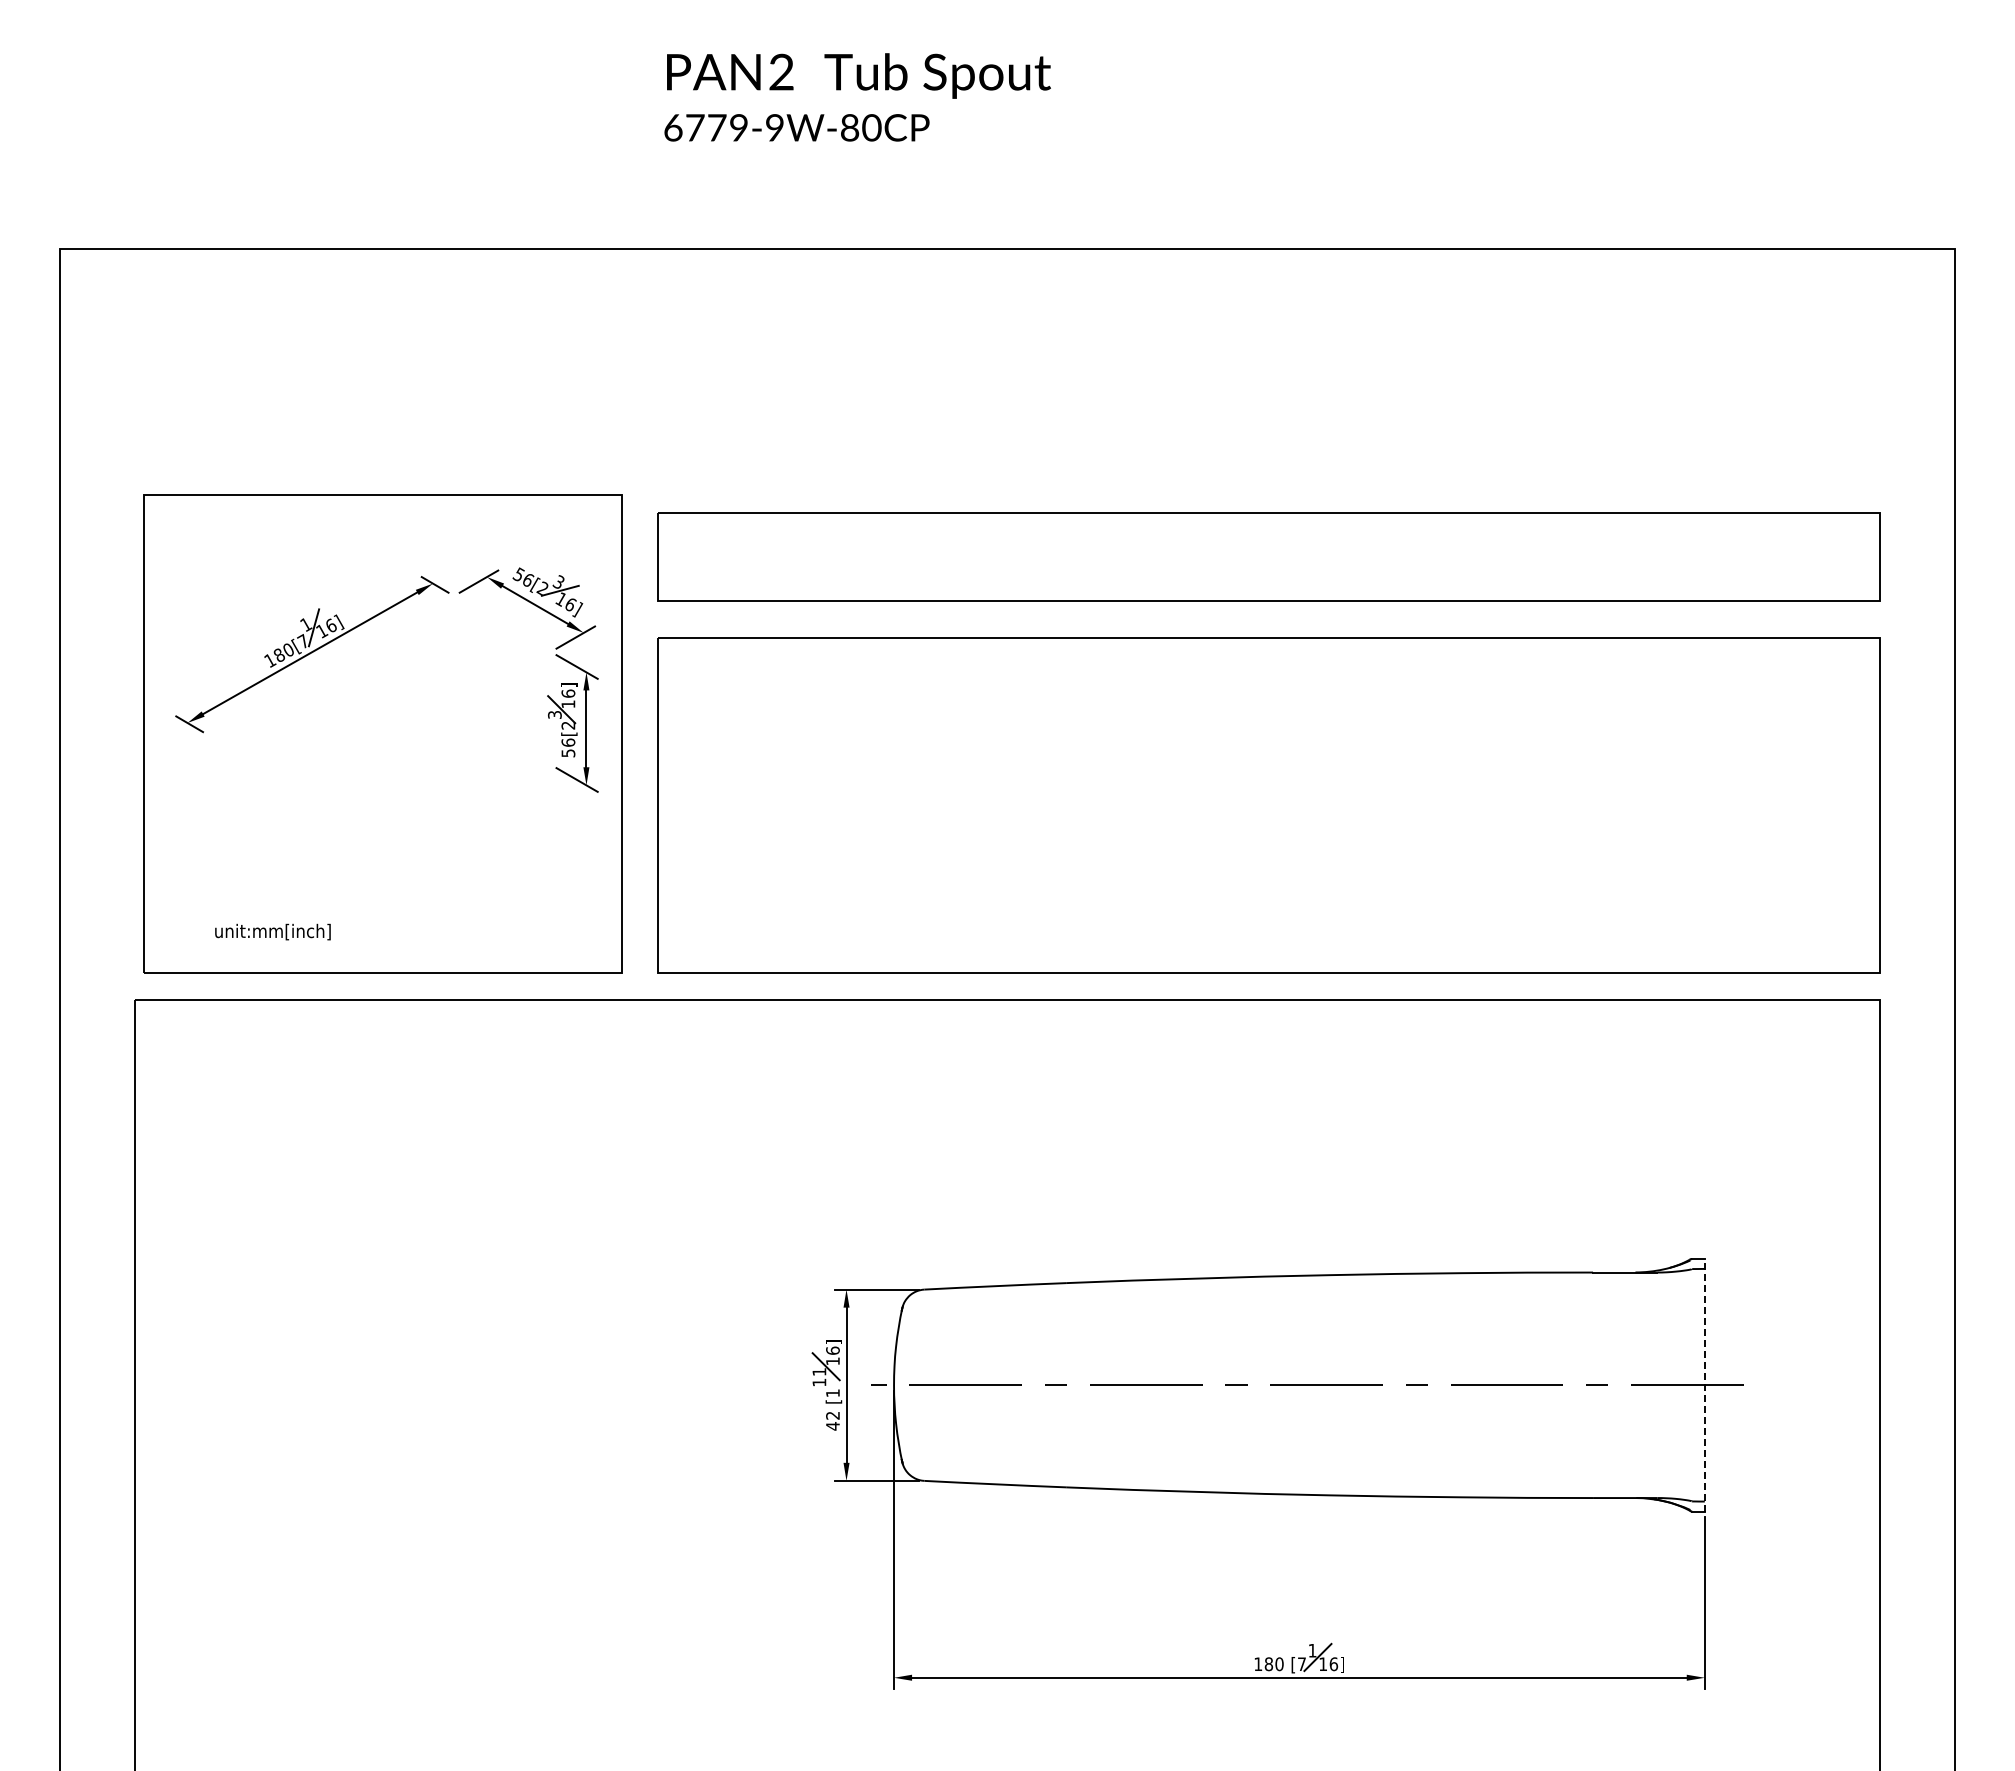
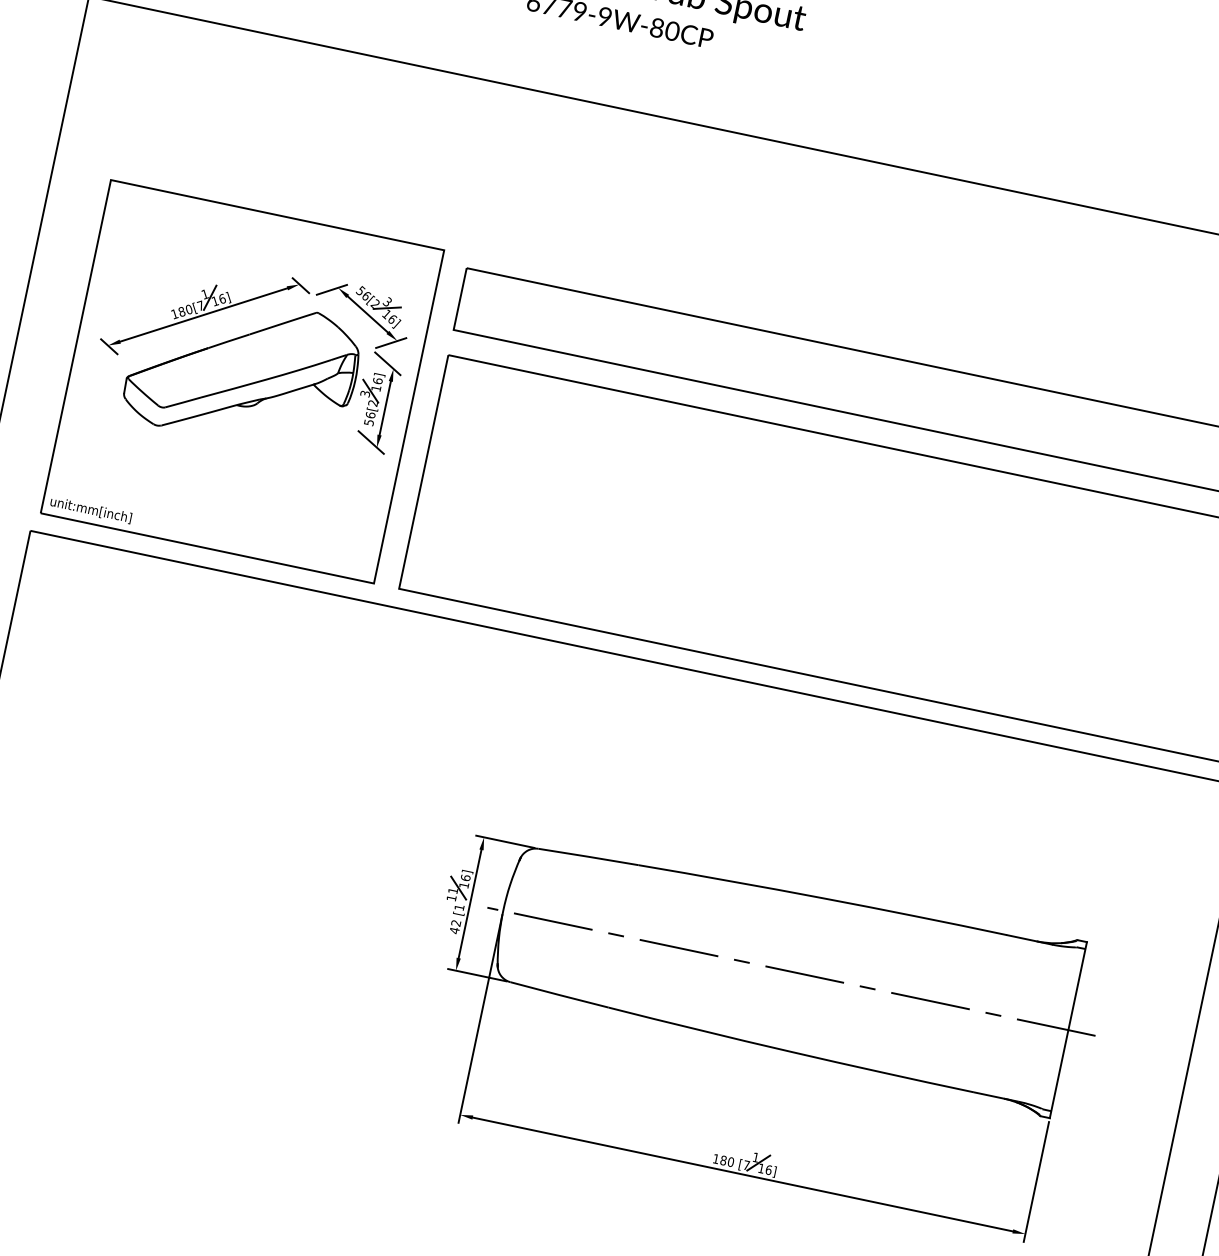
part: (379, 717) -> (242, 369), added
text: (272, 931) -> (90, 509), moved
line: (1704, 1384) -> (1068, 1029), dashed -> solid

